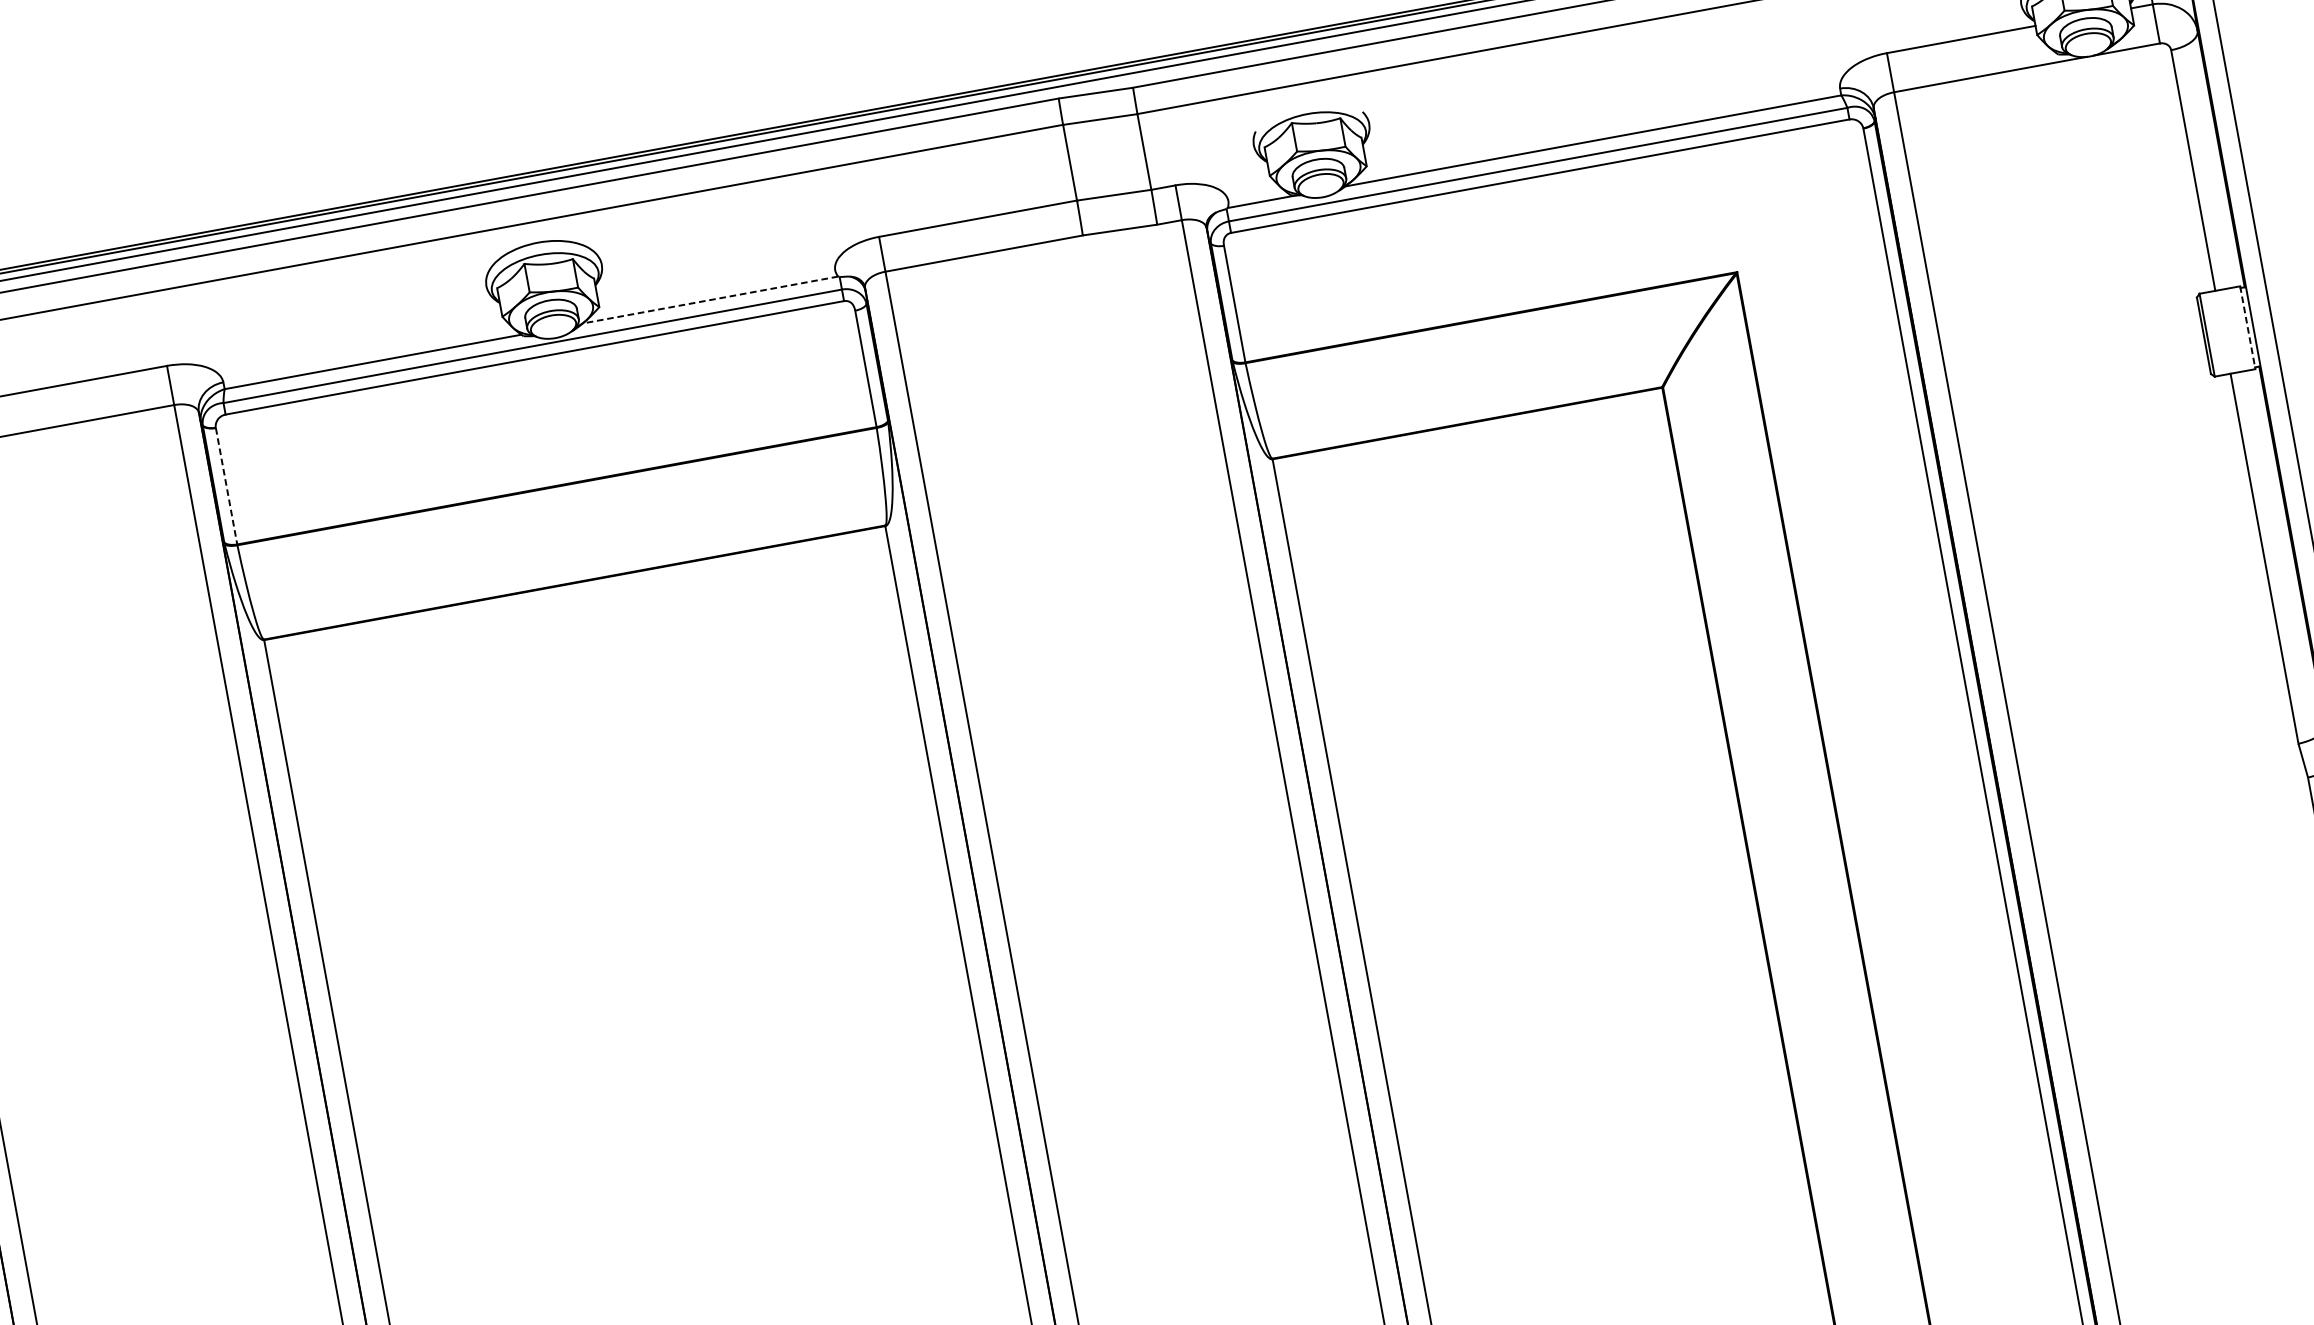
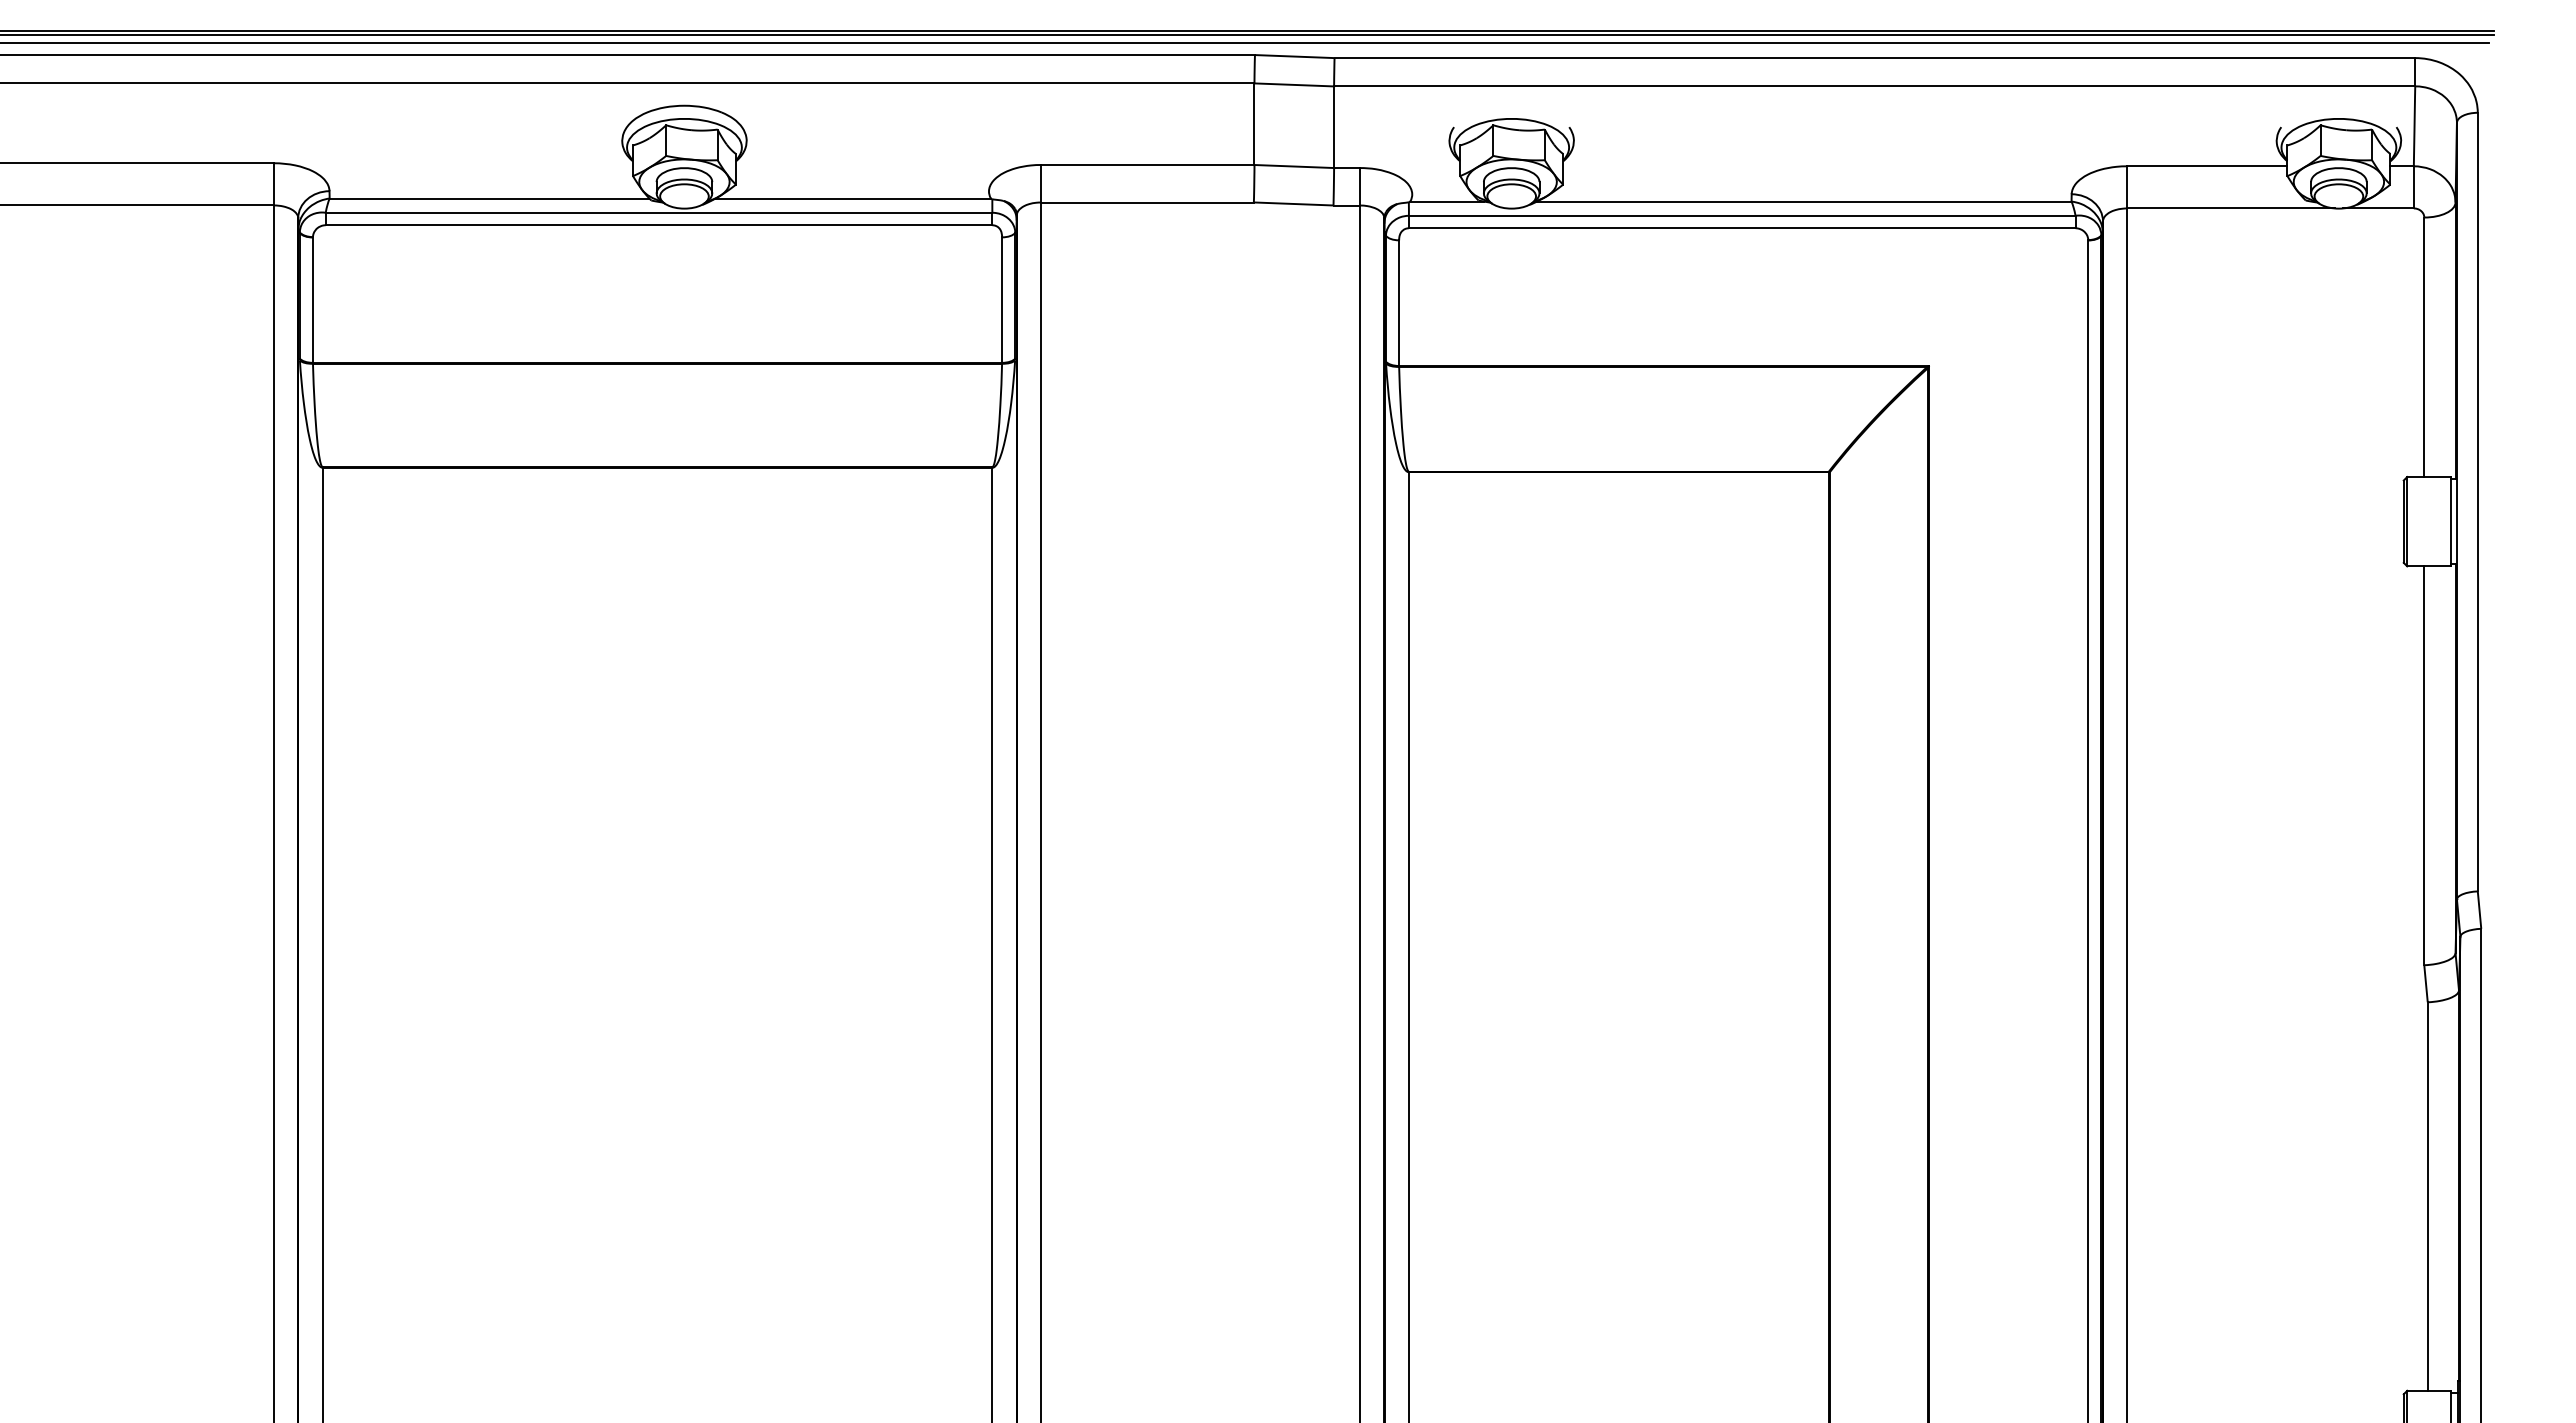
line: (710, 299) -> (853, 198), dashed -> solid
line: (2248, 327) -> (2451, 521), dashed -> solid
line: (226, 486) -> (312, 300), dashed -> solid

